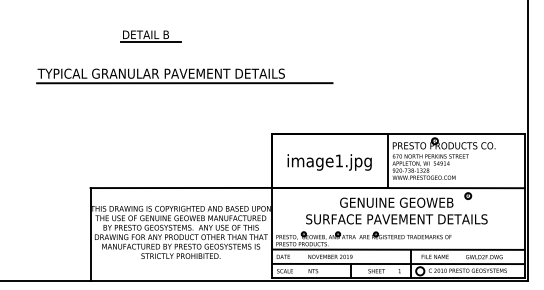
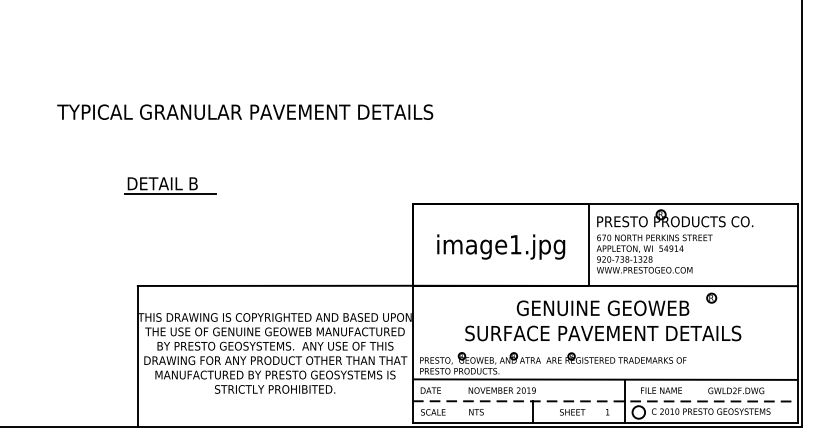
part: (150, 36) -> (169, 186), moved
line: (184, 83) -> (280, 127), removed
line: (398, 264) -> (605, 402), solid -> dashed

